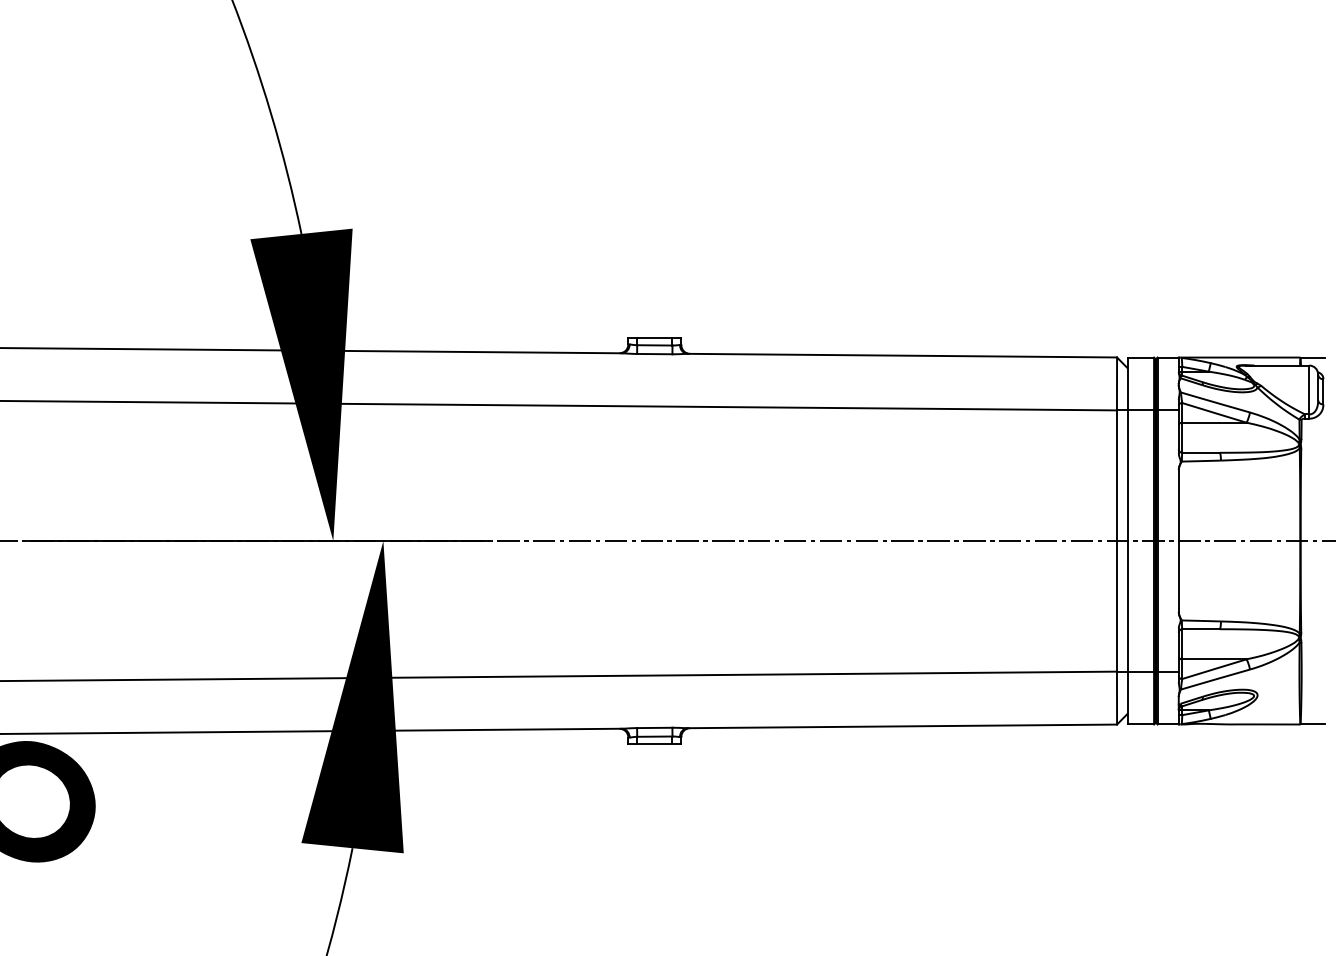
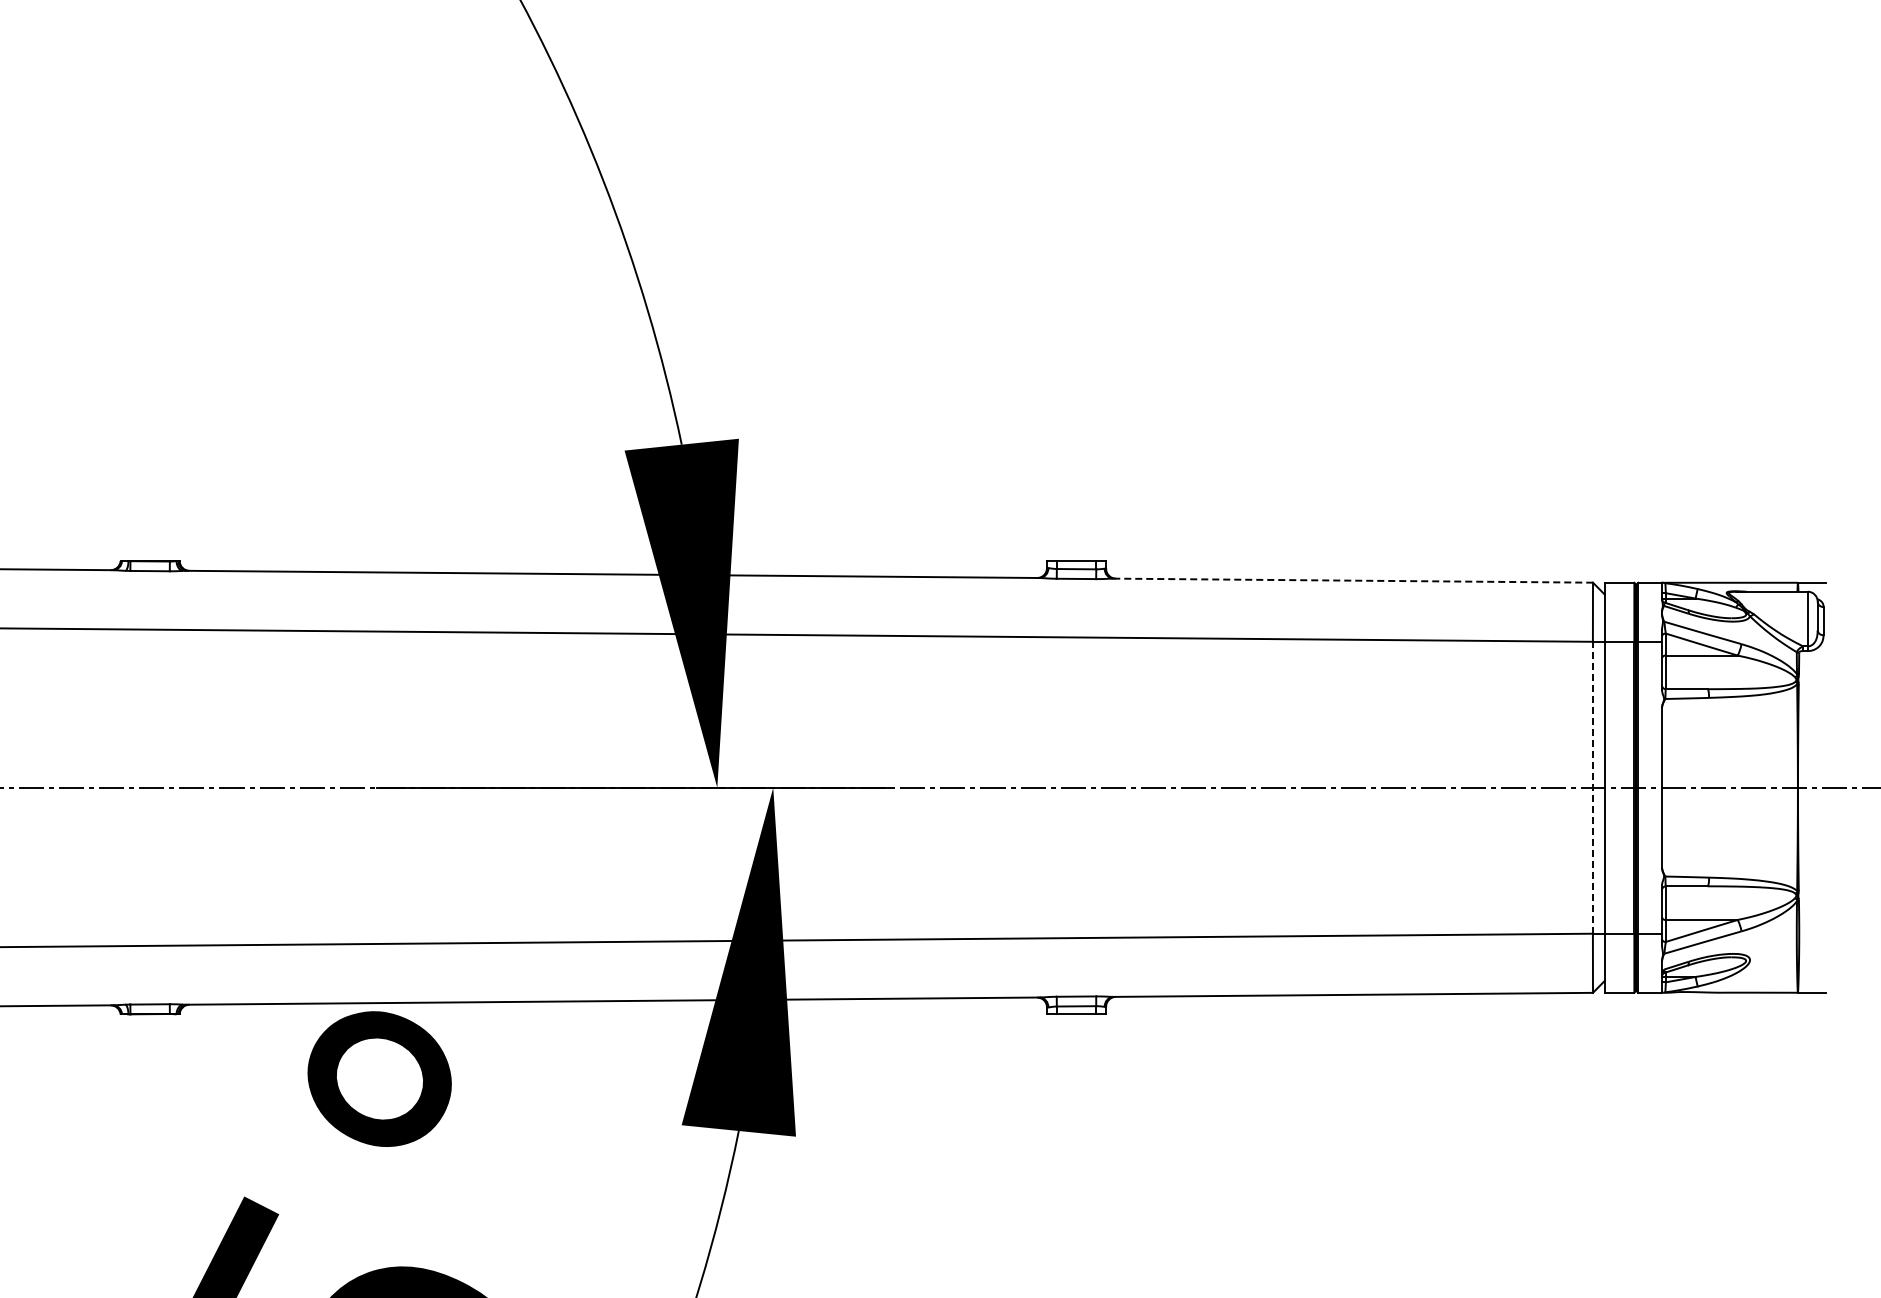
line: (902, 355) -> (1353, 580), solid -> dashed
line: (1116, 540) -> (1592, 787), solid -> dashed

